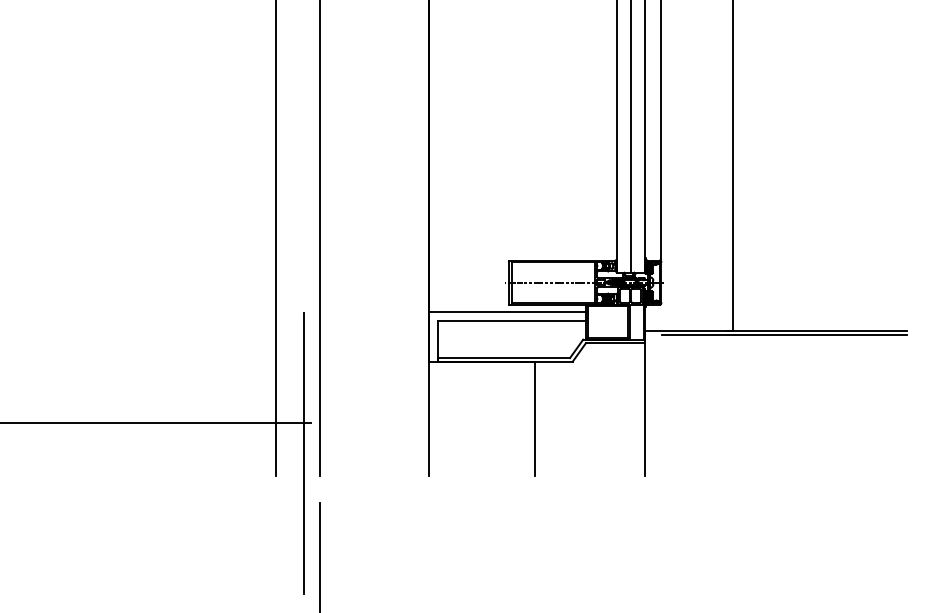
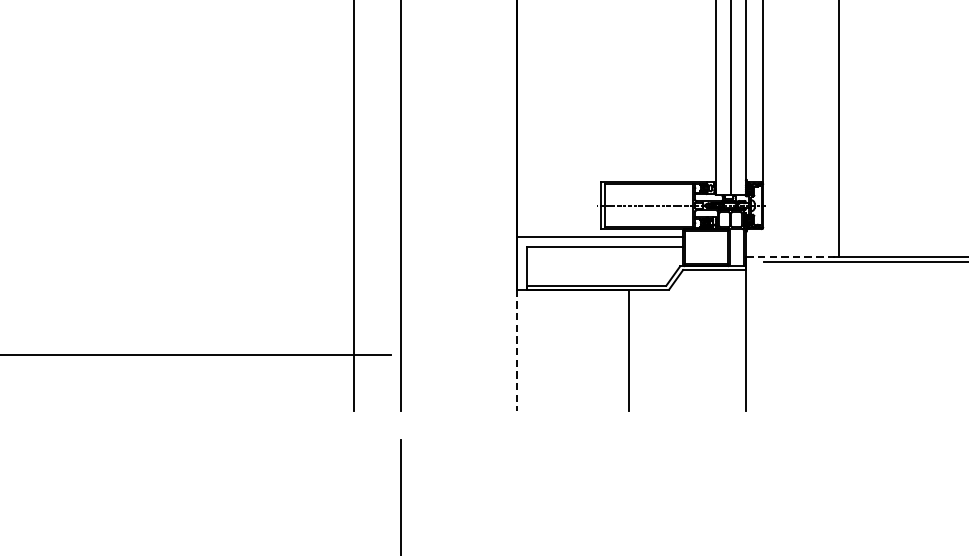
line: (688, 330) -> (791, 256), solid -> dashed
line: (429, 419) -> (517, 350), solid -> dashed
line: (304, 453) -> (384, 387), removed

